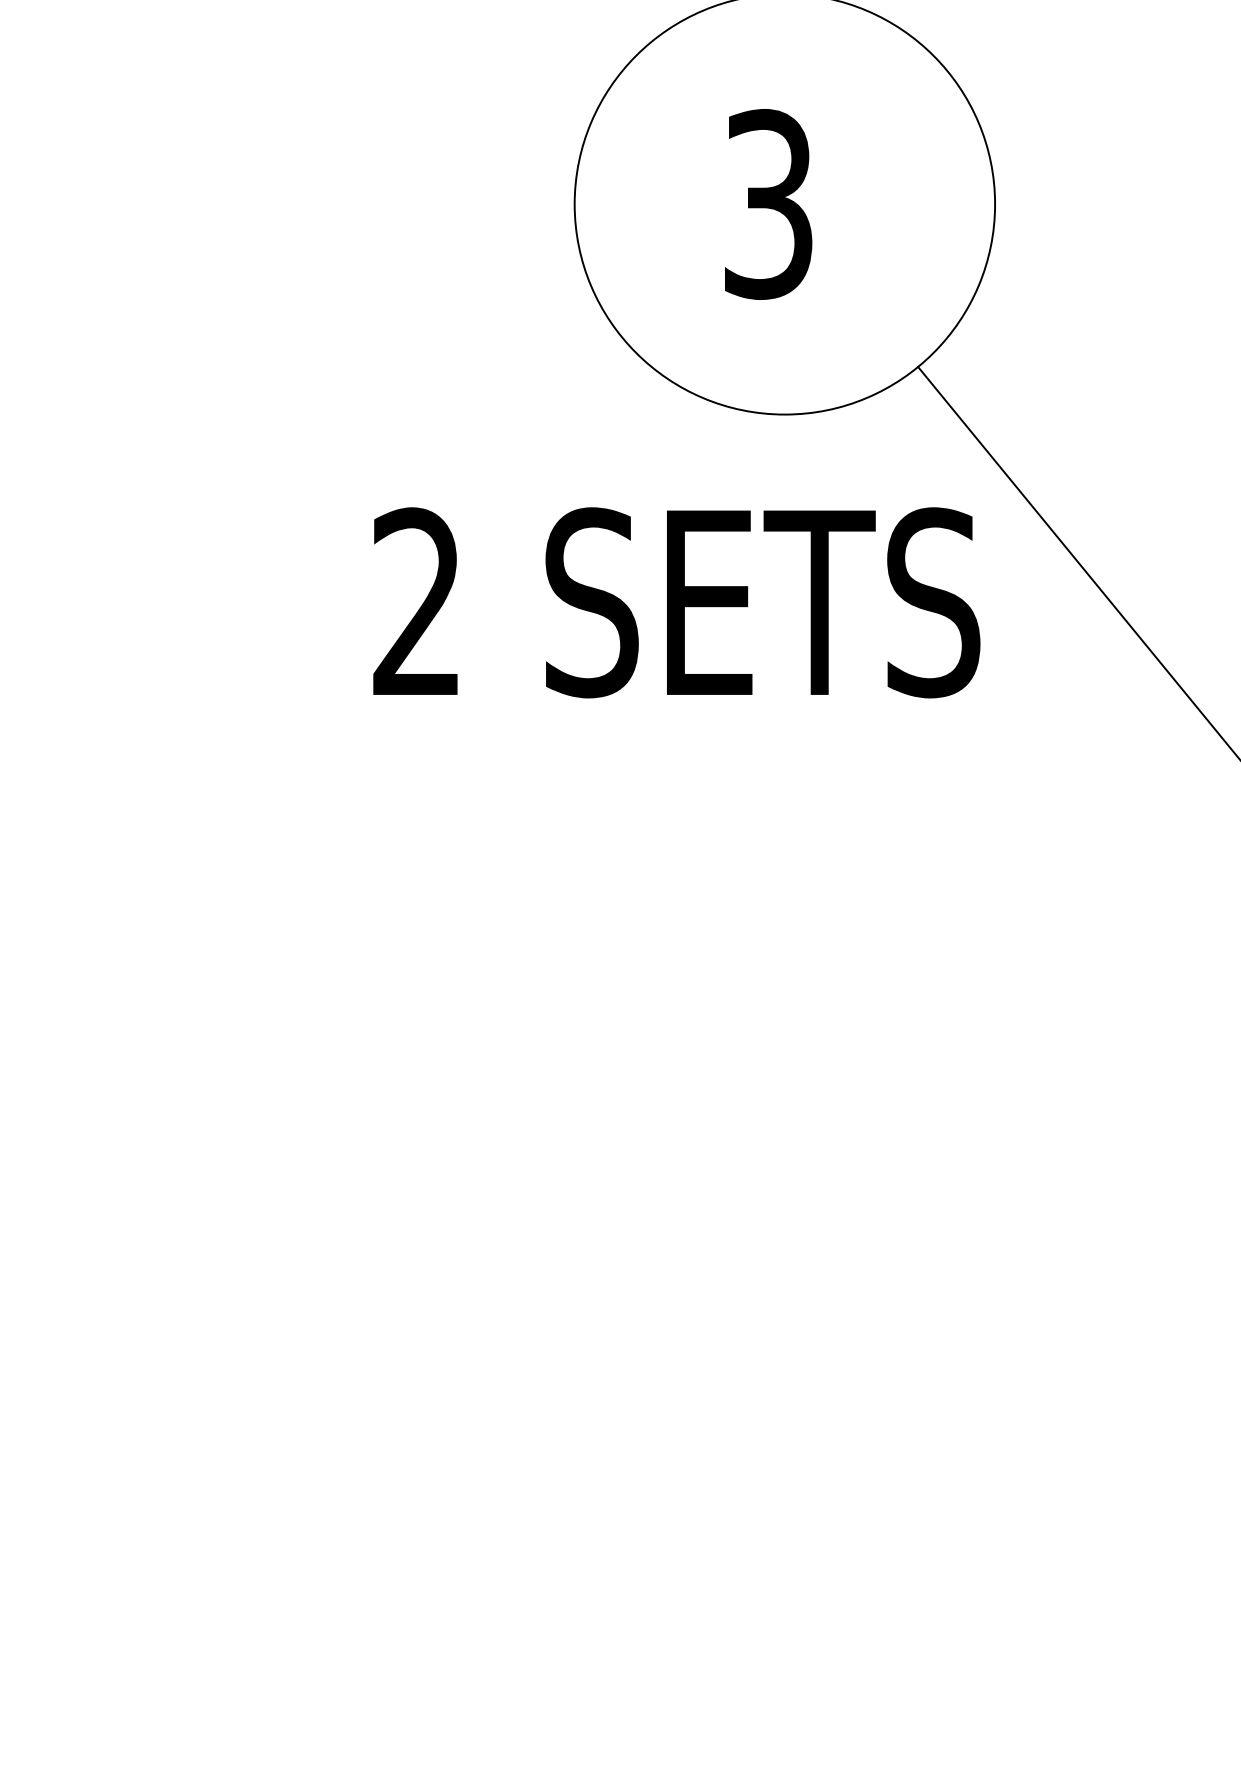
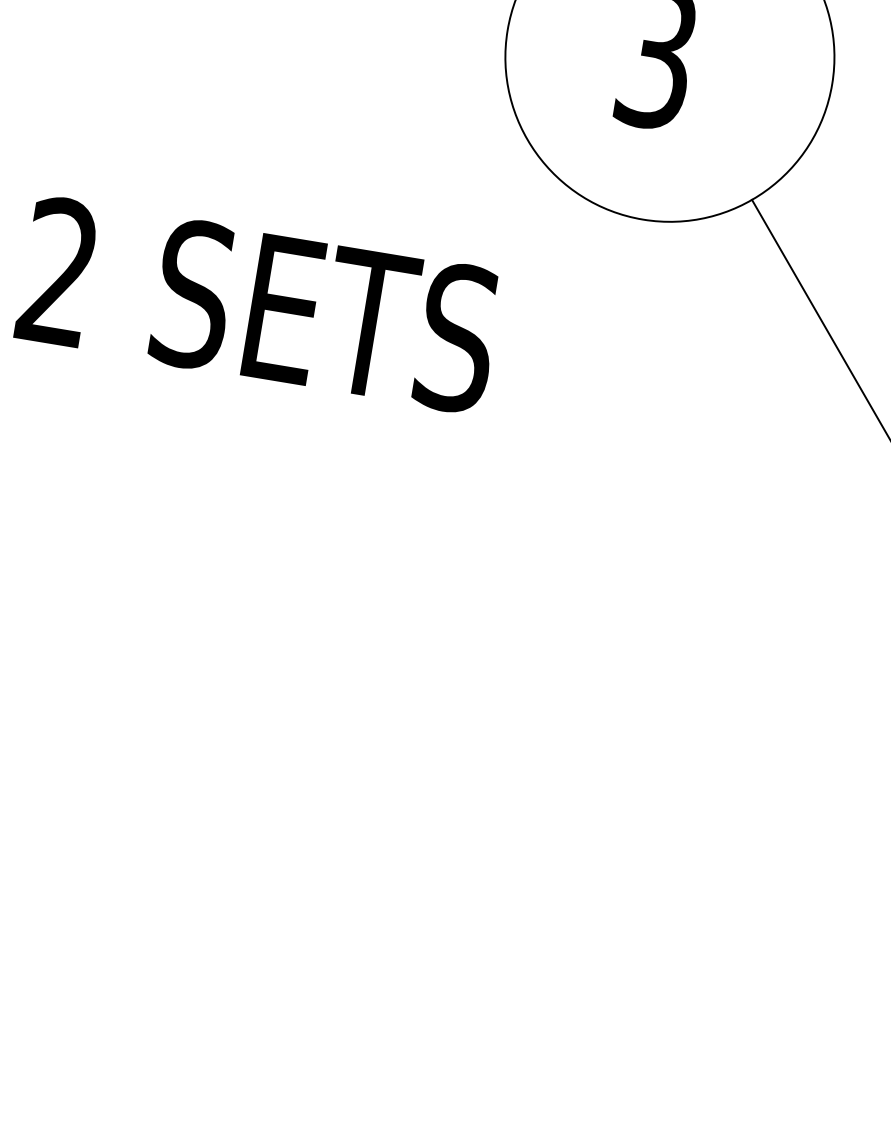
text: (676, 602) -> (258, 305), moved

